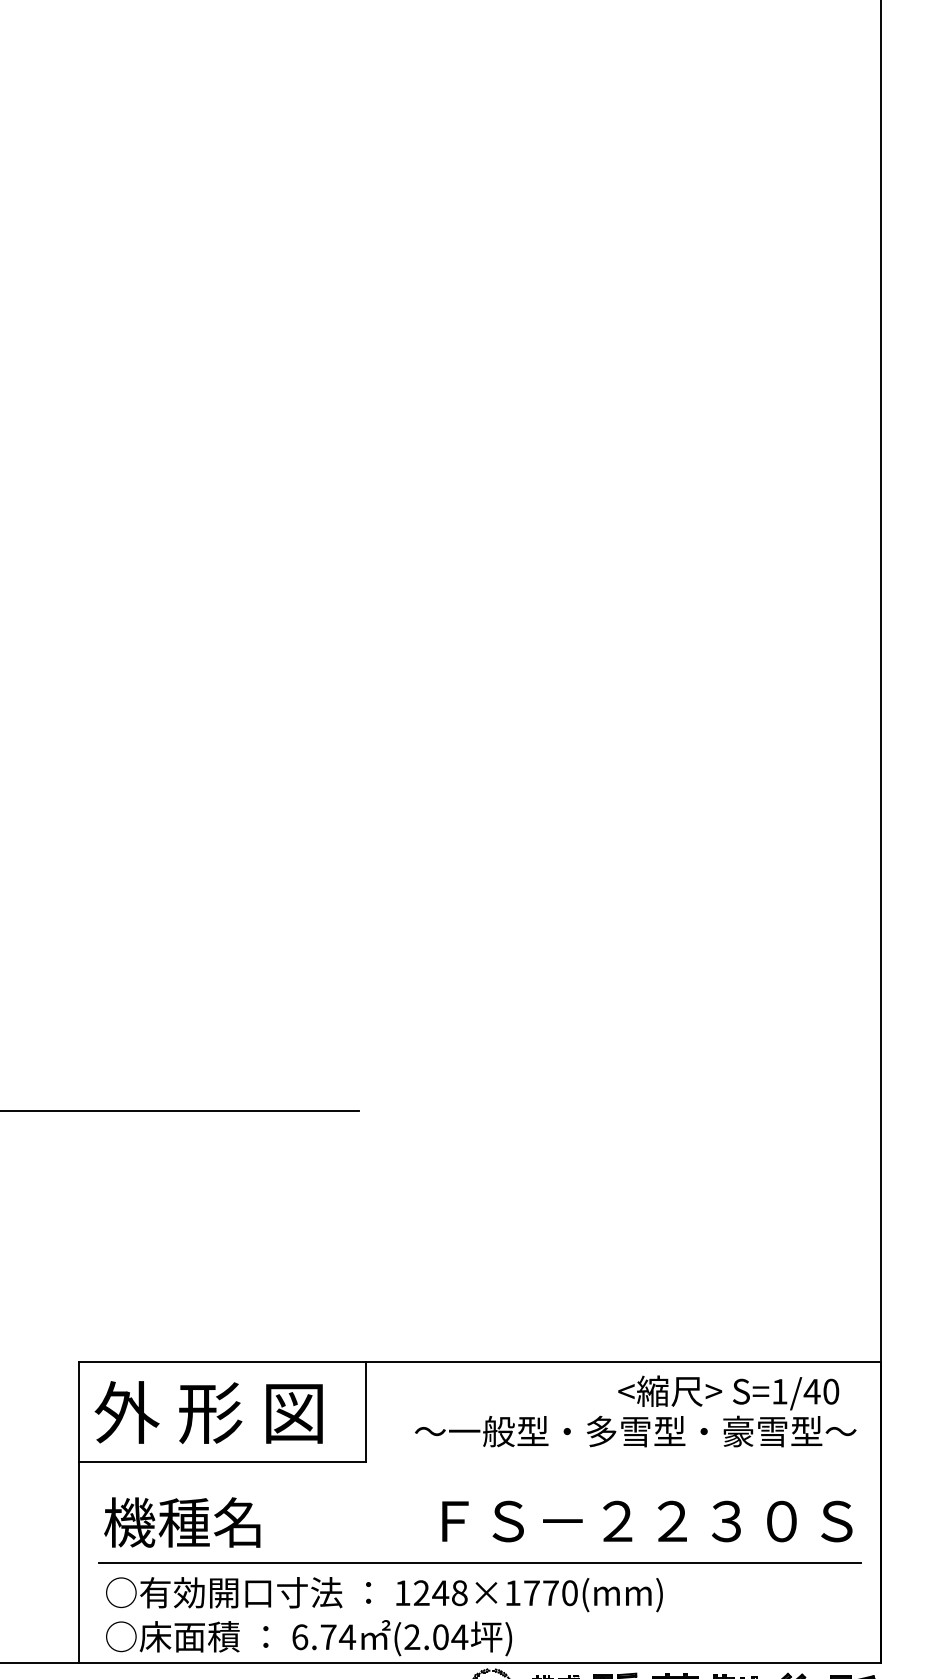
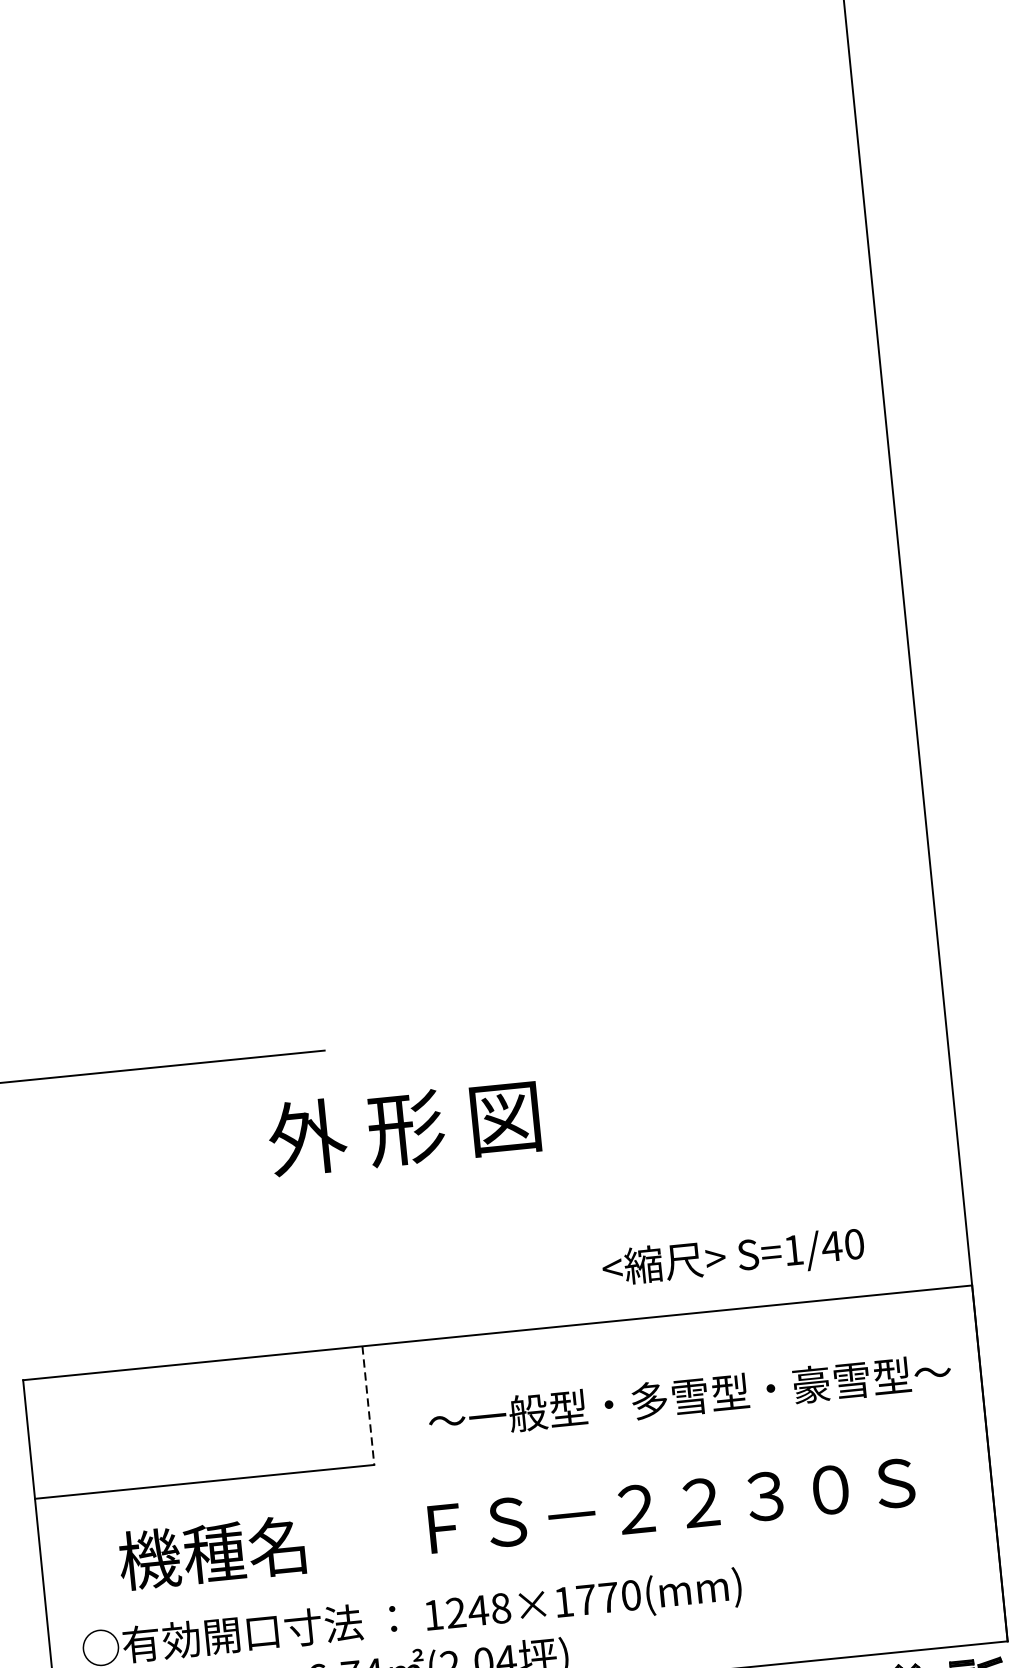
text: (728, 1392) -> (733, 1257), moved
text: (208, 1412) -> (403, 1127), moved
line: (365, 1412) -> (368, 1406), solid -> dashed
text: (647, 1521) -> (671, 1505), moved
text: (182, 1522) -> (212, 1552), moved
line: (479, 1562) -> (520, 1569), removed

